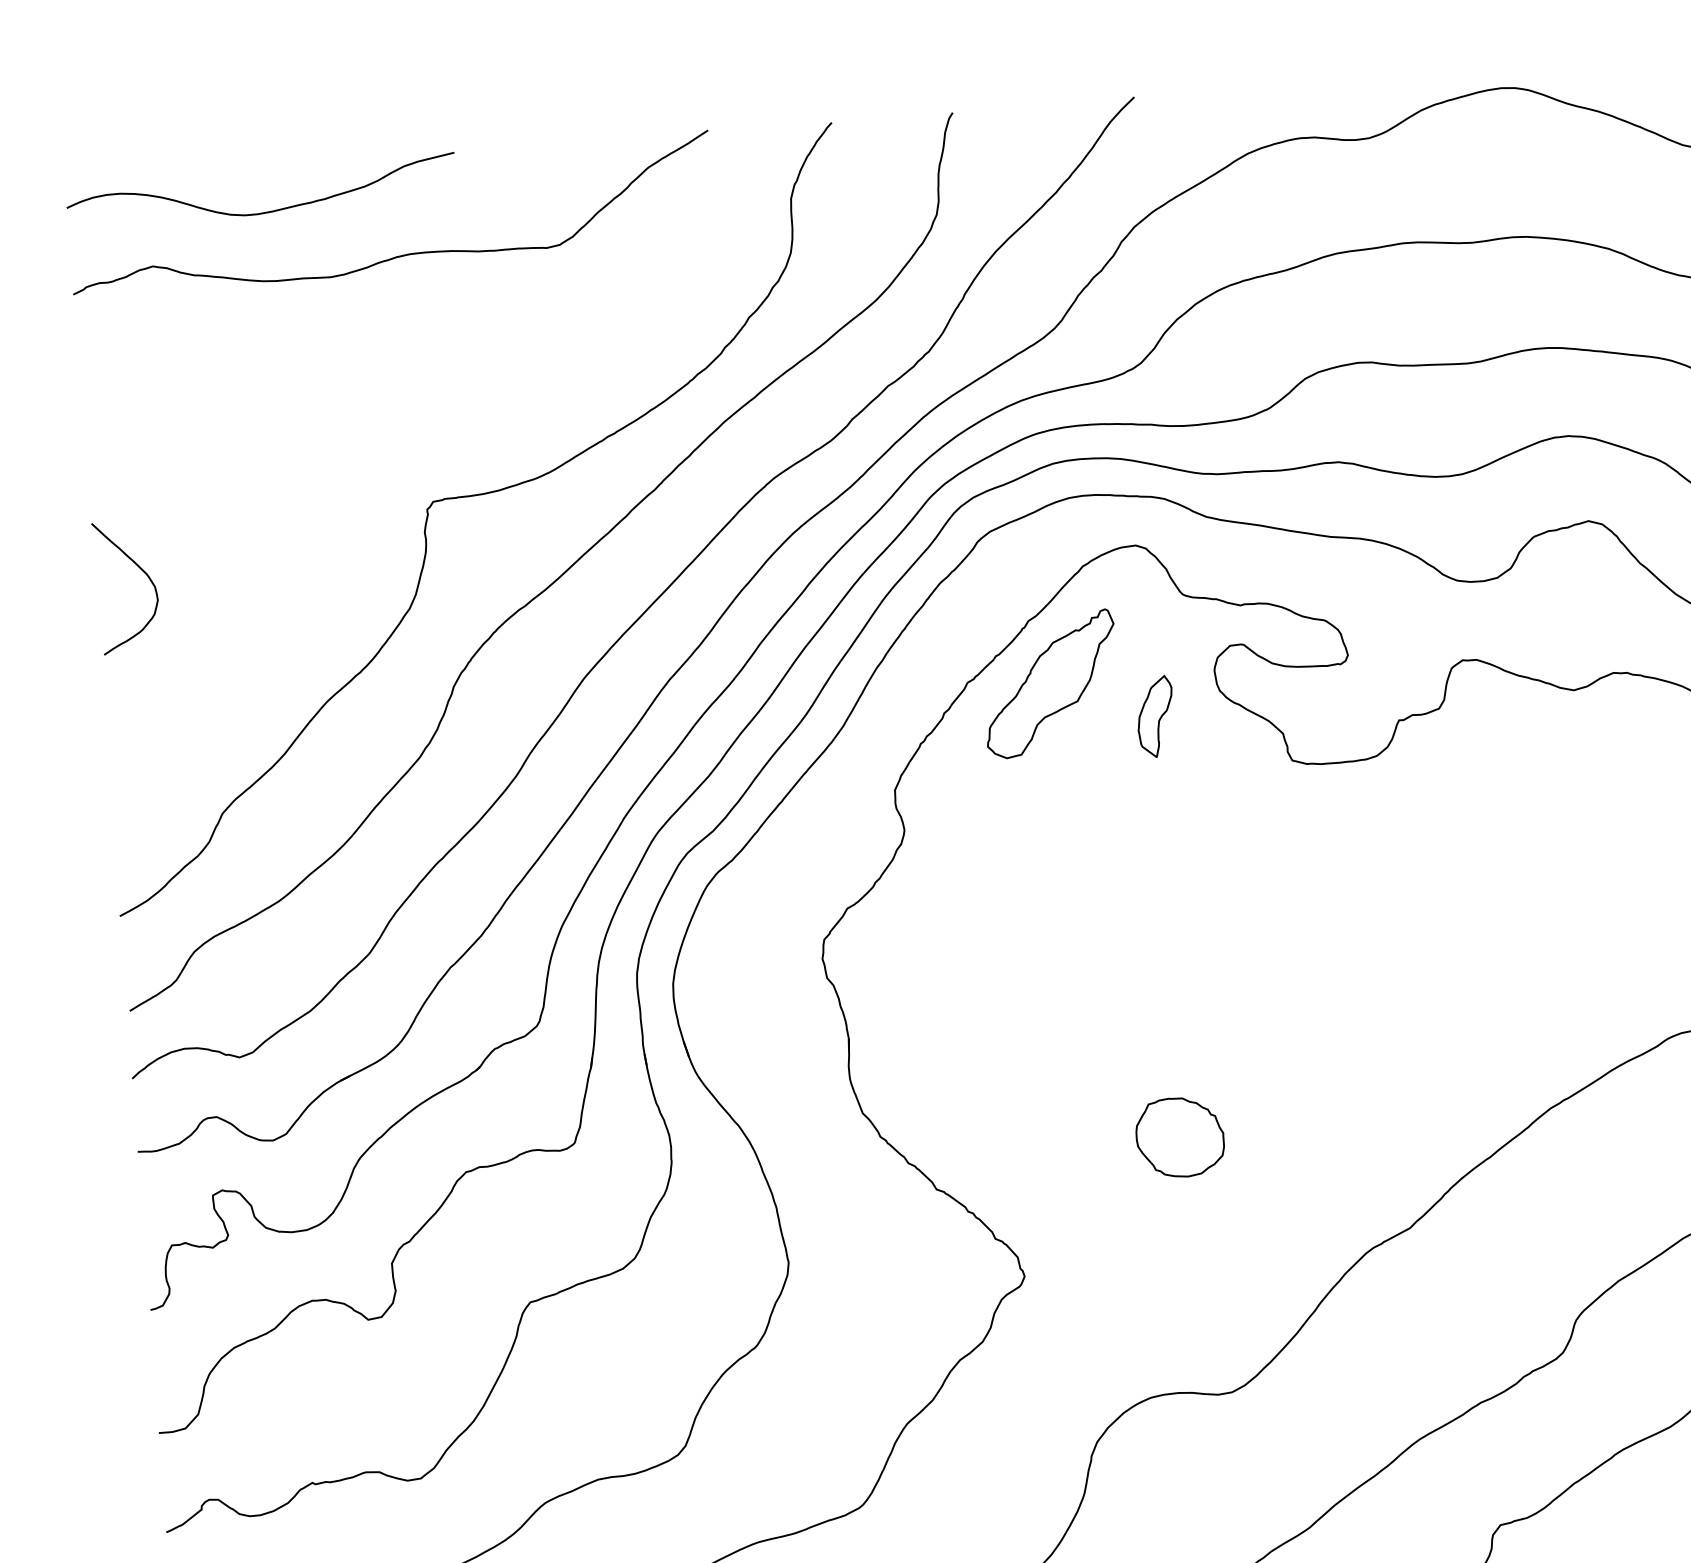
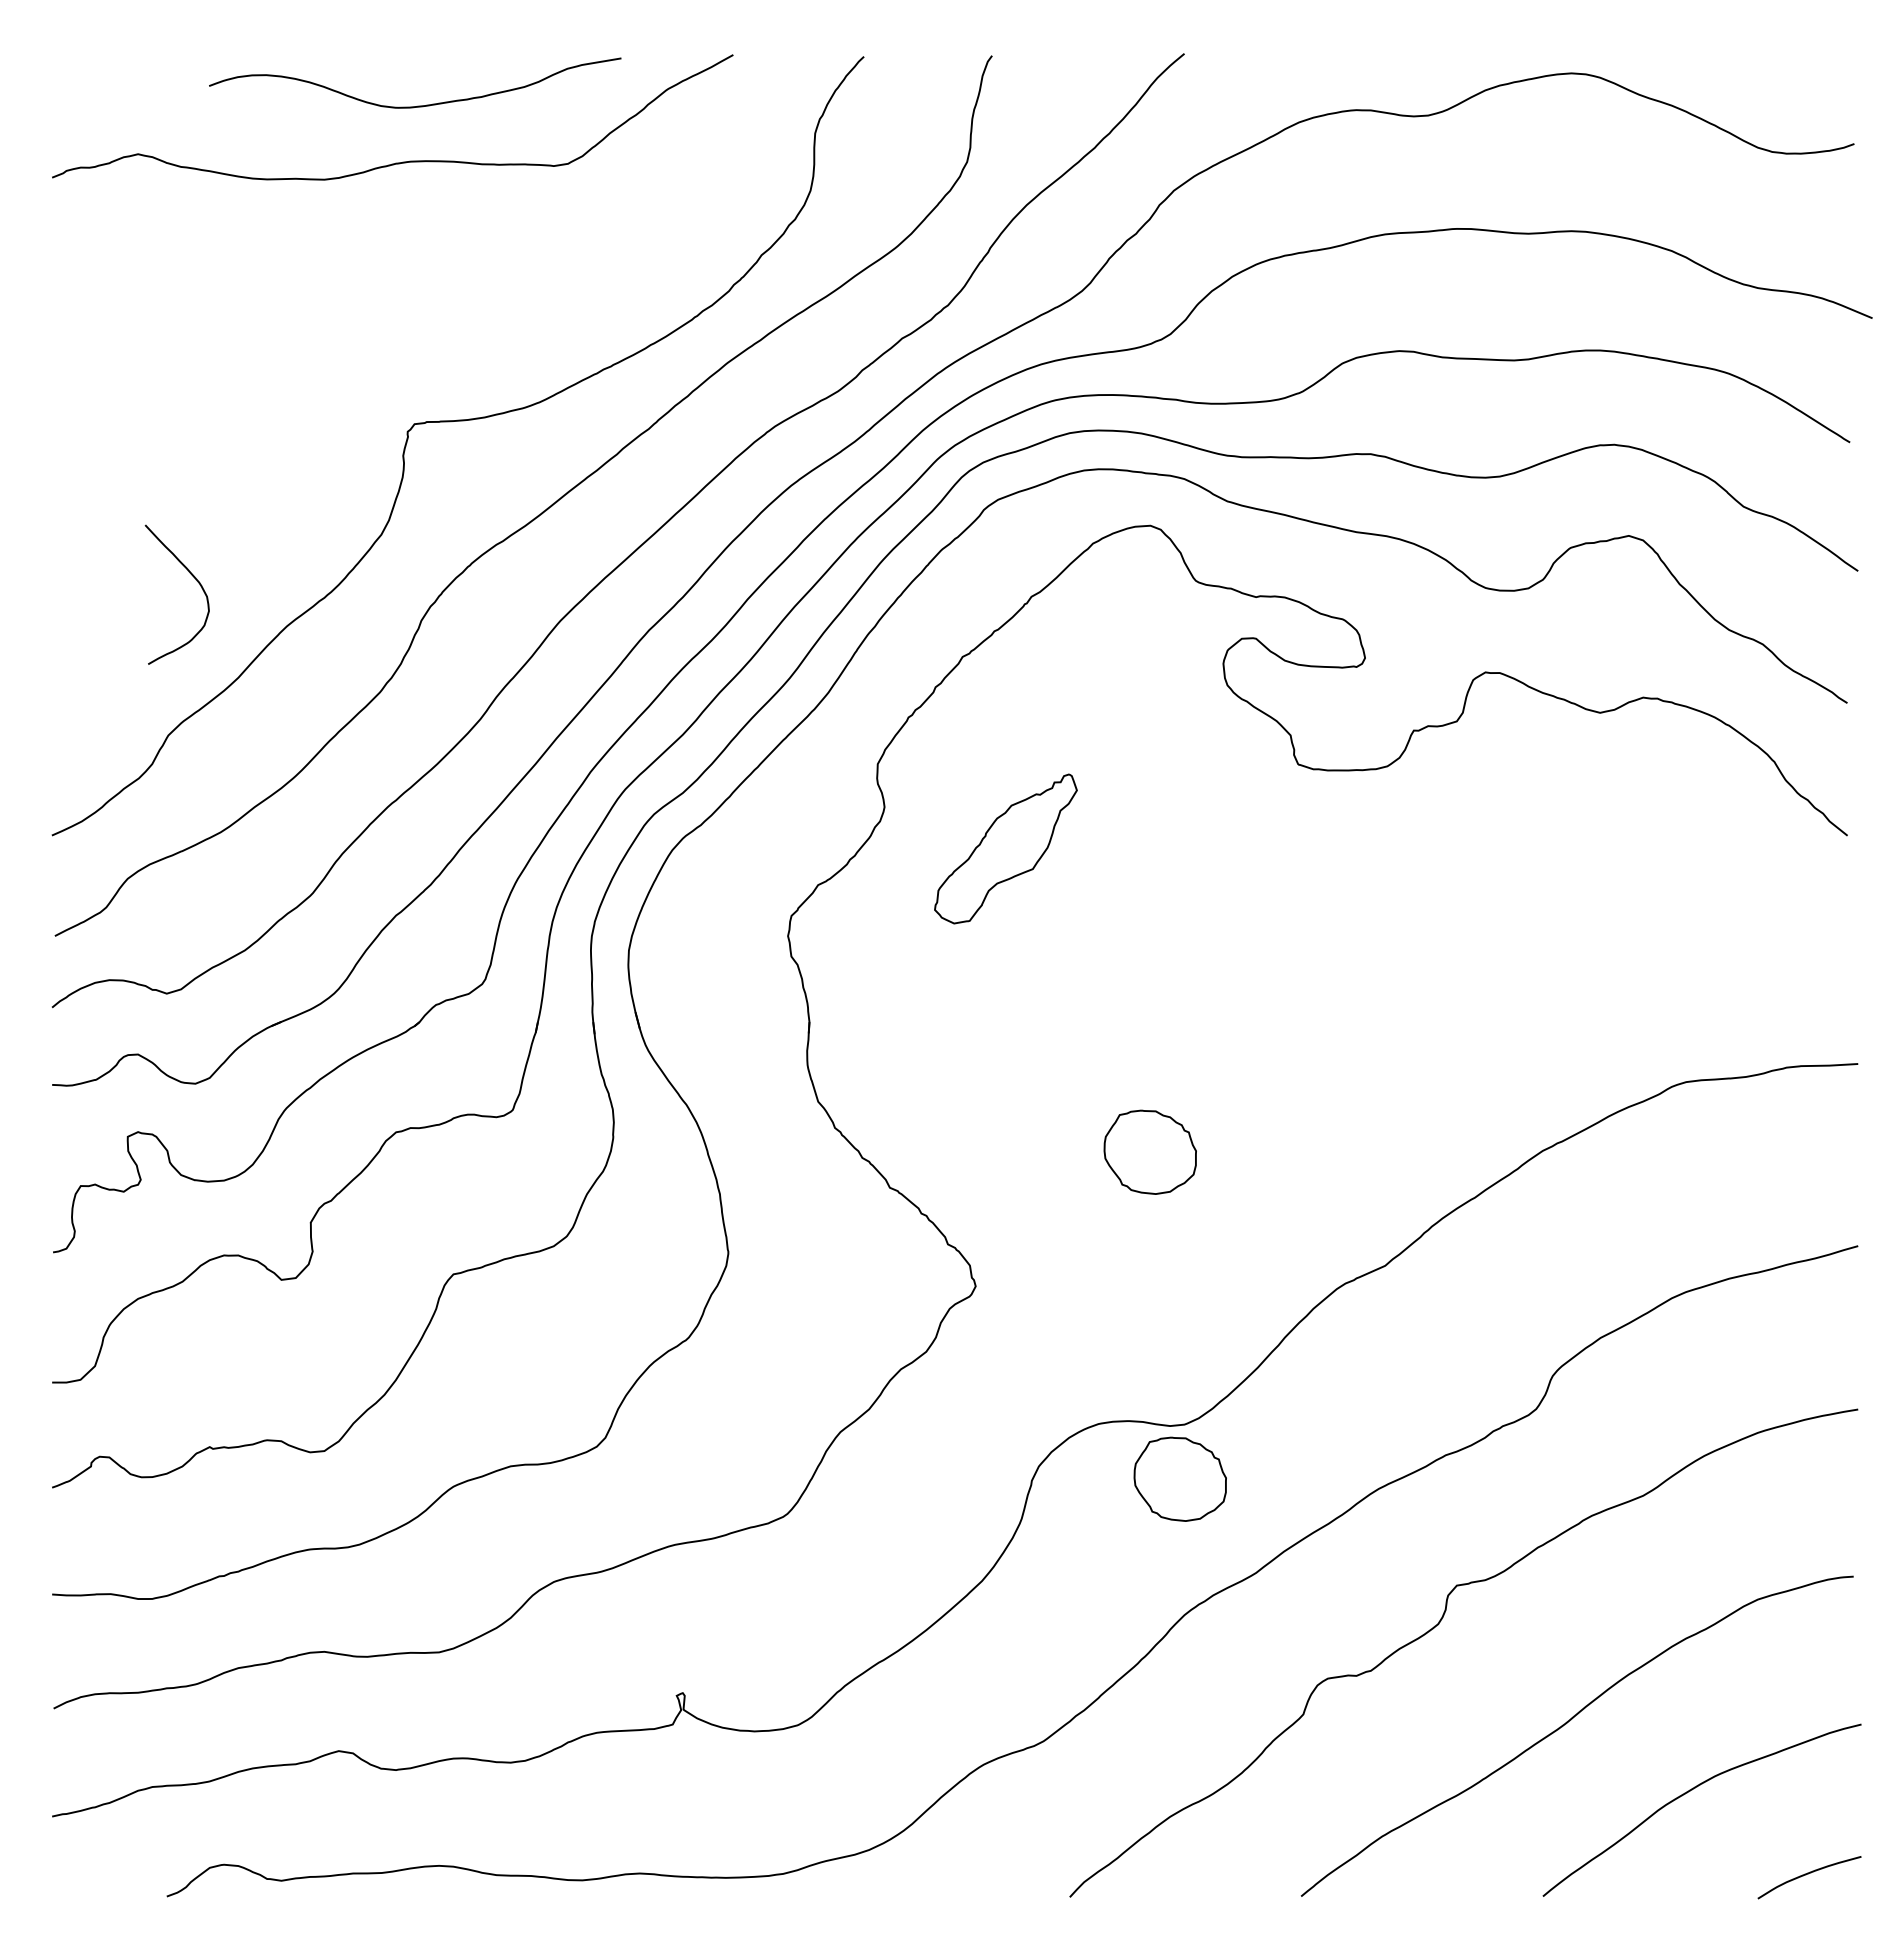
curve: (265, 211) -> (417, 105), moved
curve: (140, 569) -> (193, 577), moved
part: (1050, 683) -> (1005, 848), moved
part: (1155, 716) -> (1157, 707), removed
part: (1230, 1443) -> (1179, 1478), added

